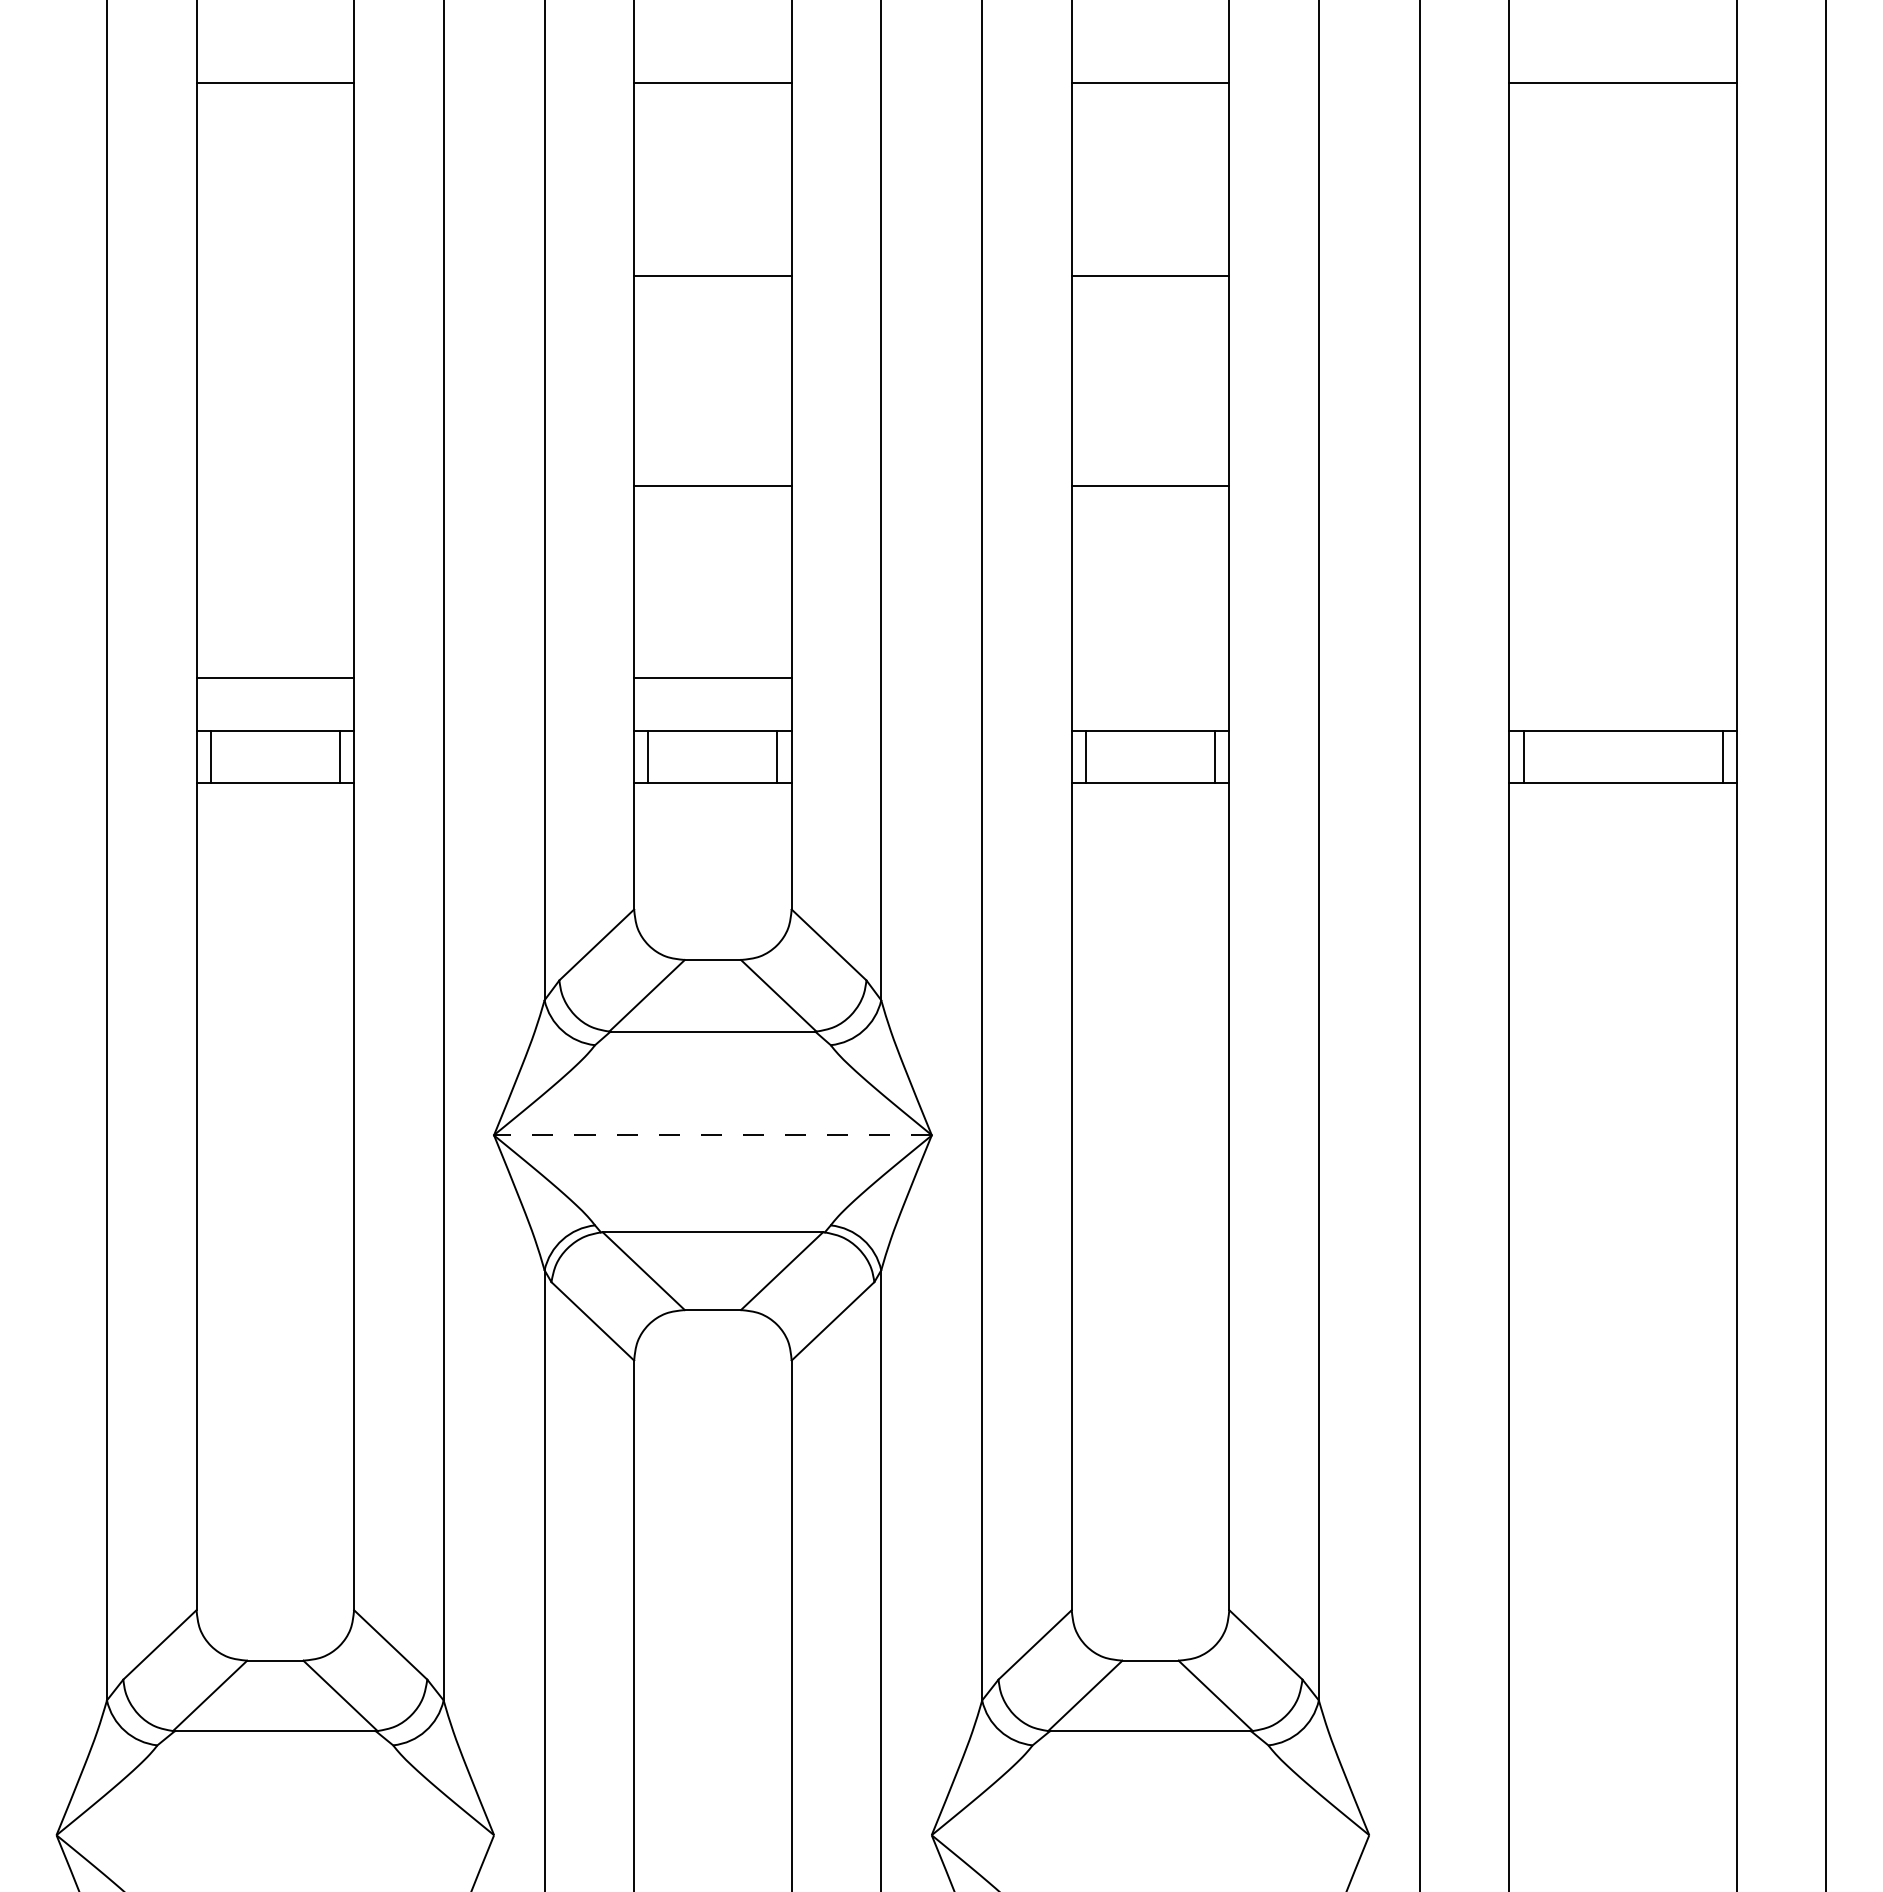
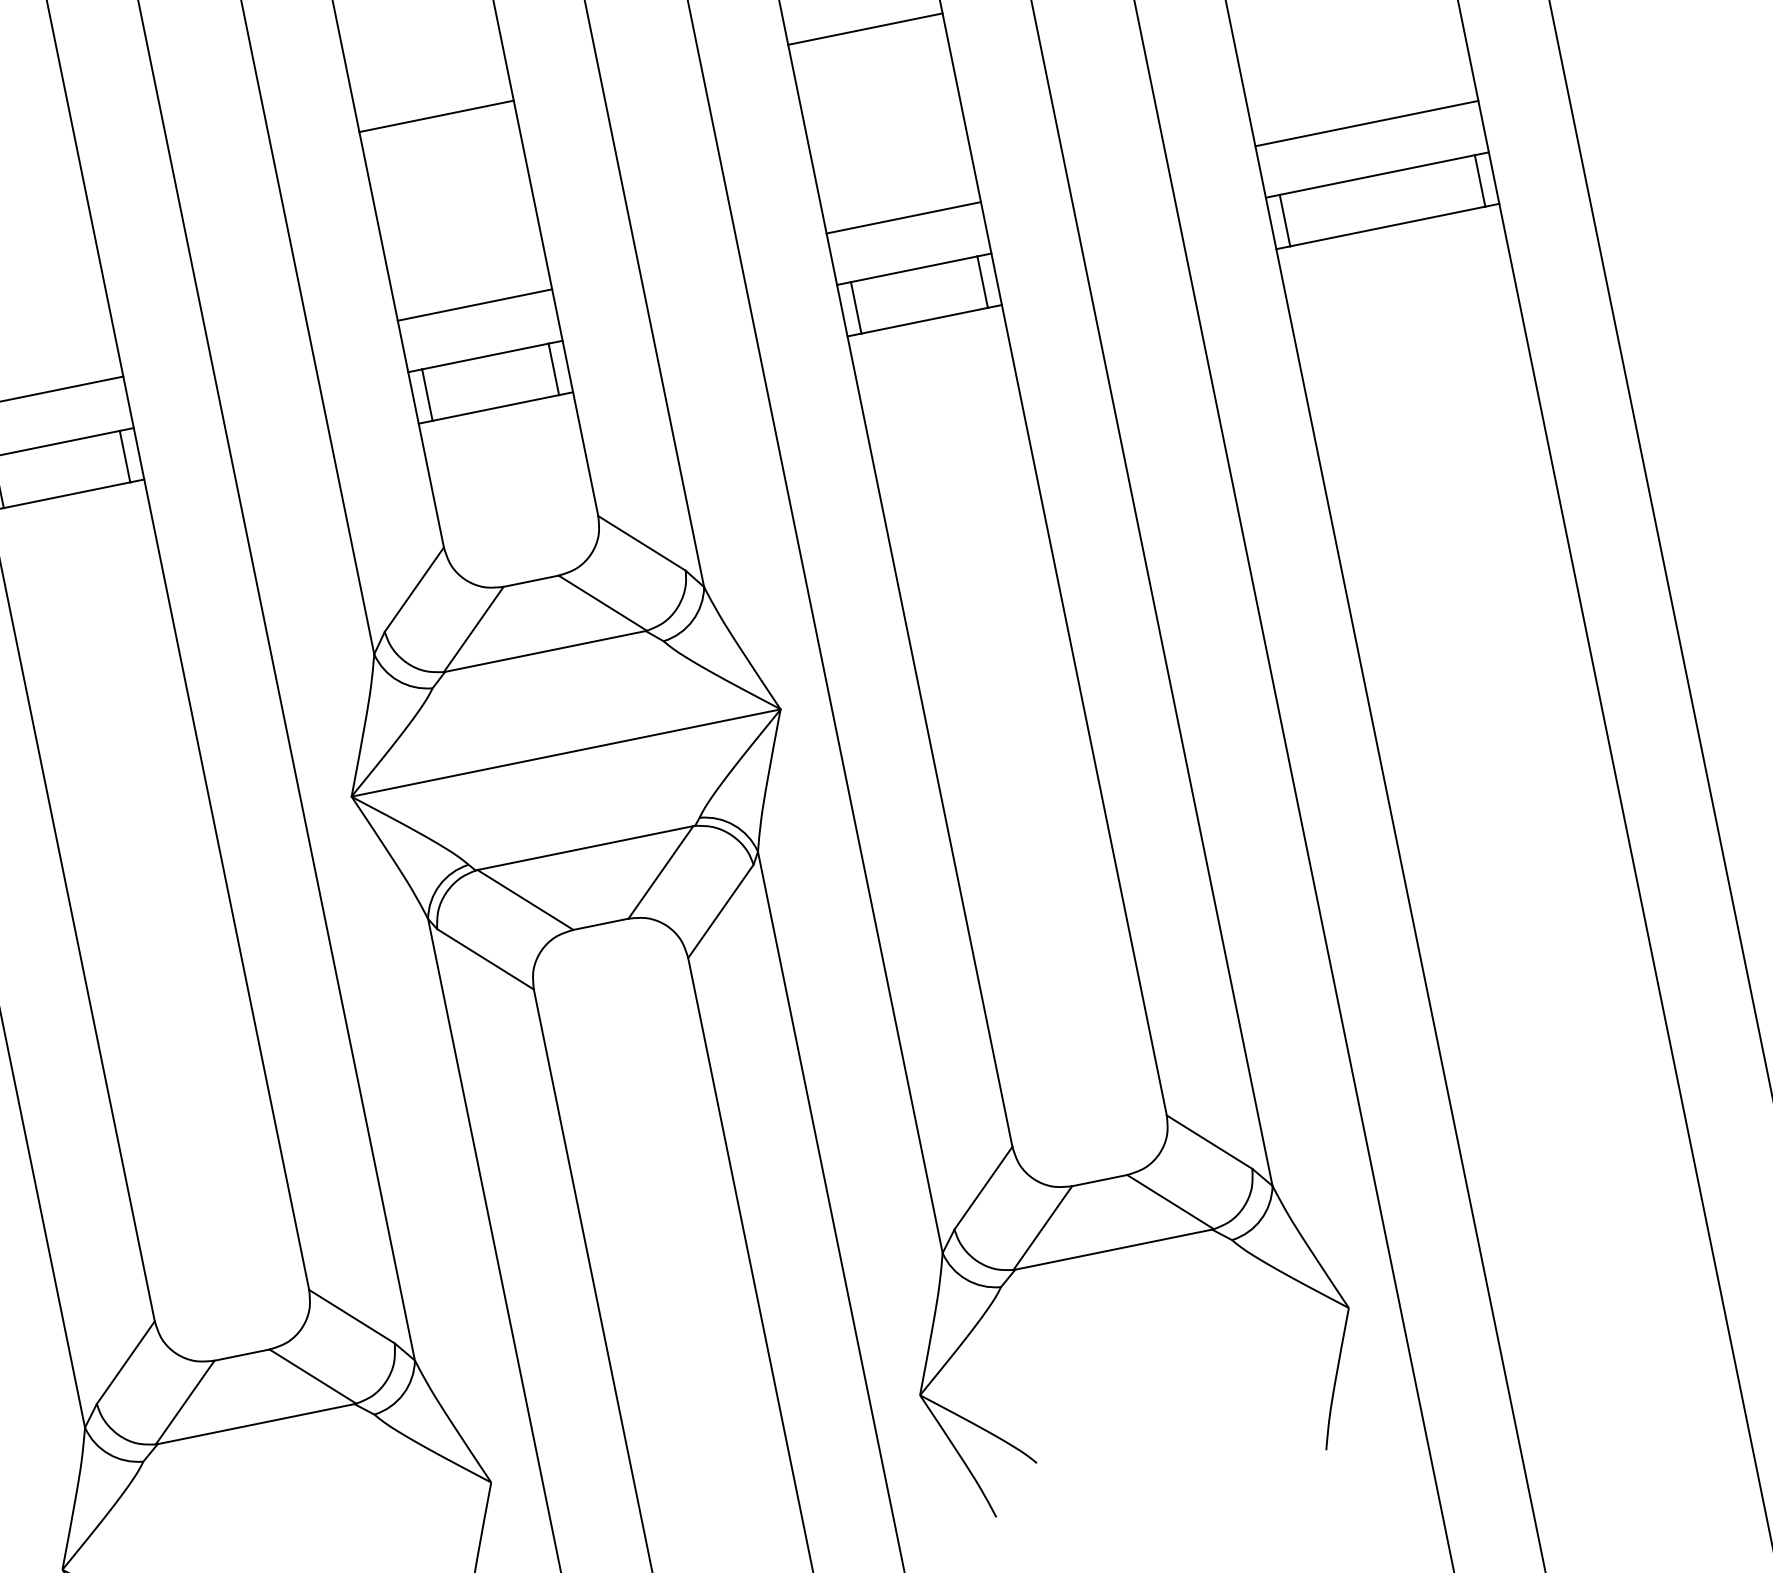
line: (1150, 678) -> (903, 218), added
line: (1622, 678) -> (1366, 124), added
line: (712, 1135) -> (565, 753), dashed -> solid

